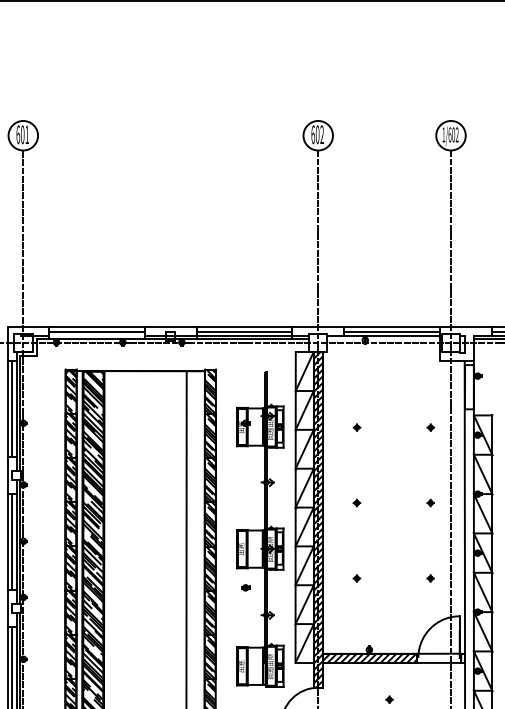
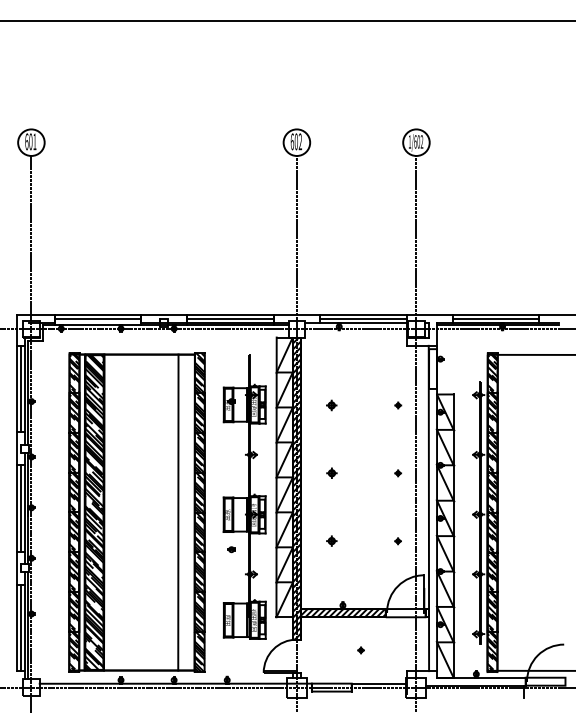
part: (356, 427) -> (331, 405), size x1.6
part: (356, 503) -> (331, 473), size x1.6
part: (356, 578) -> (331, 541), size x1.6

